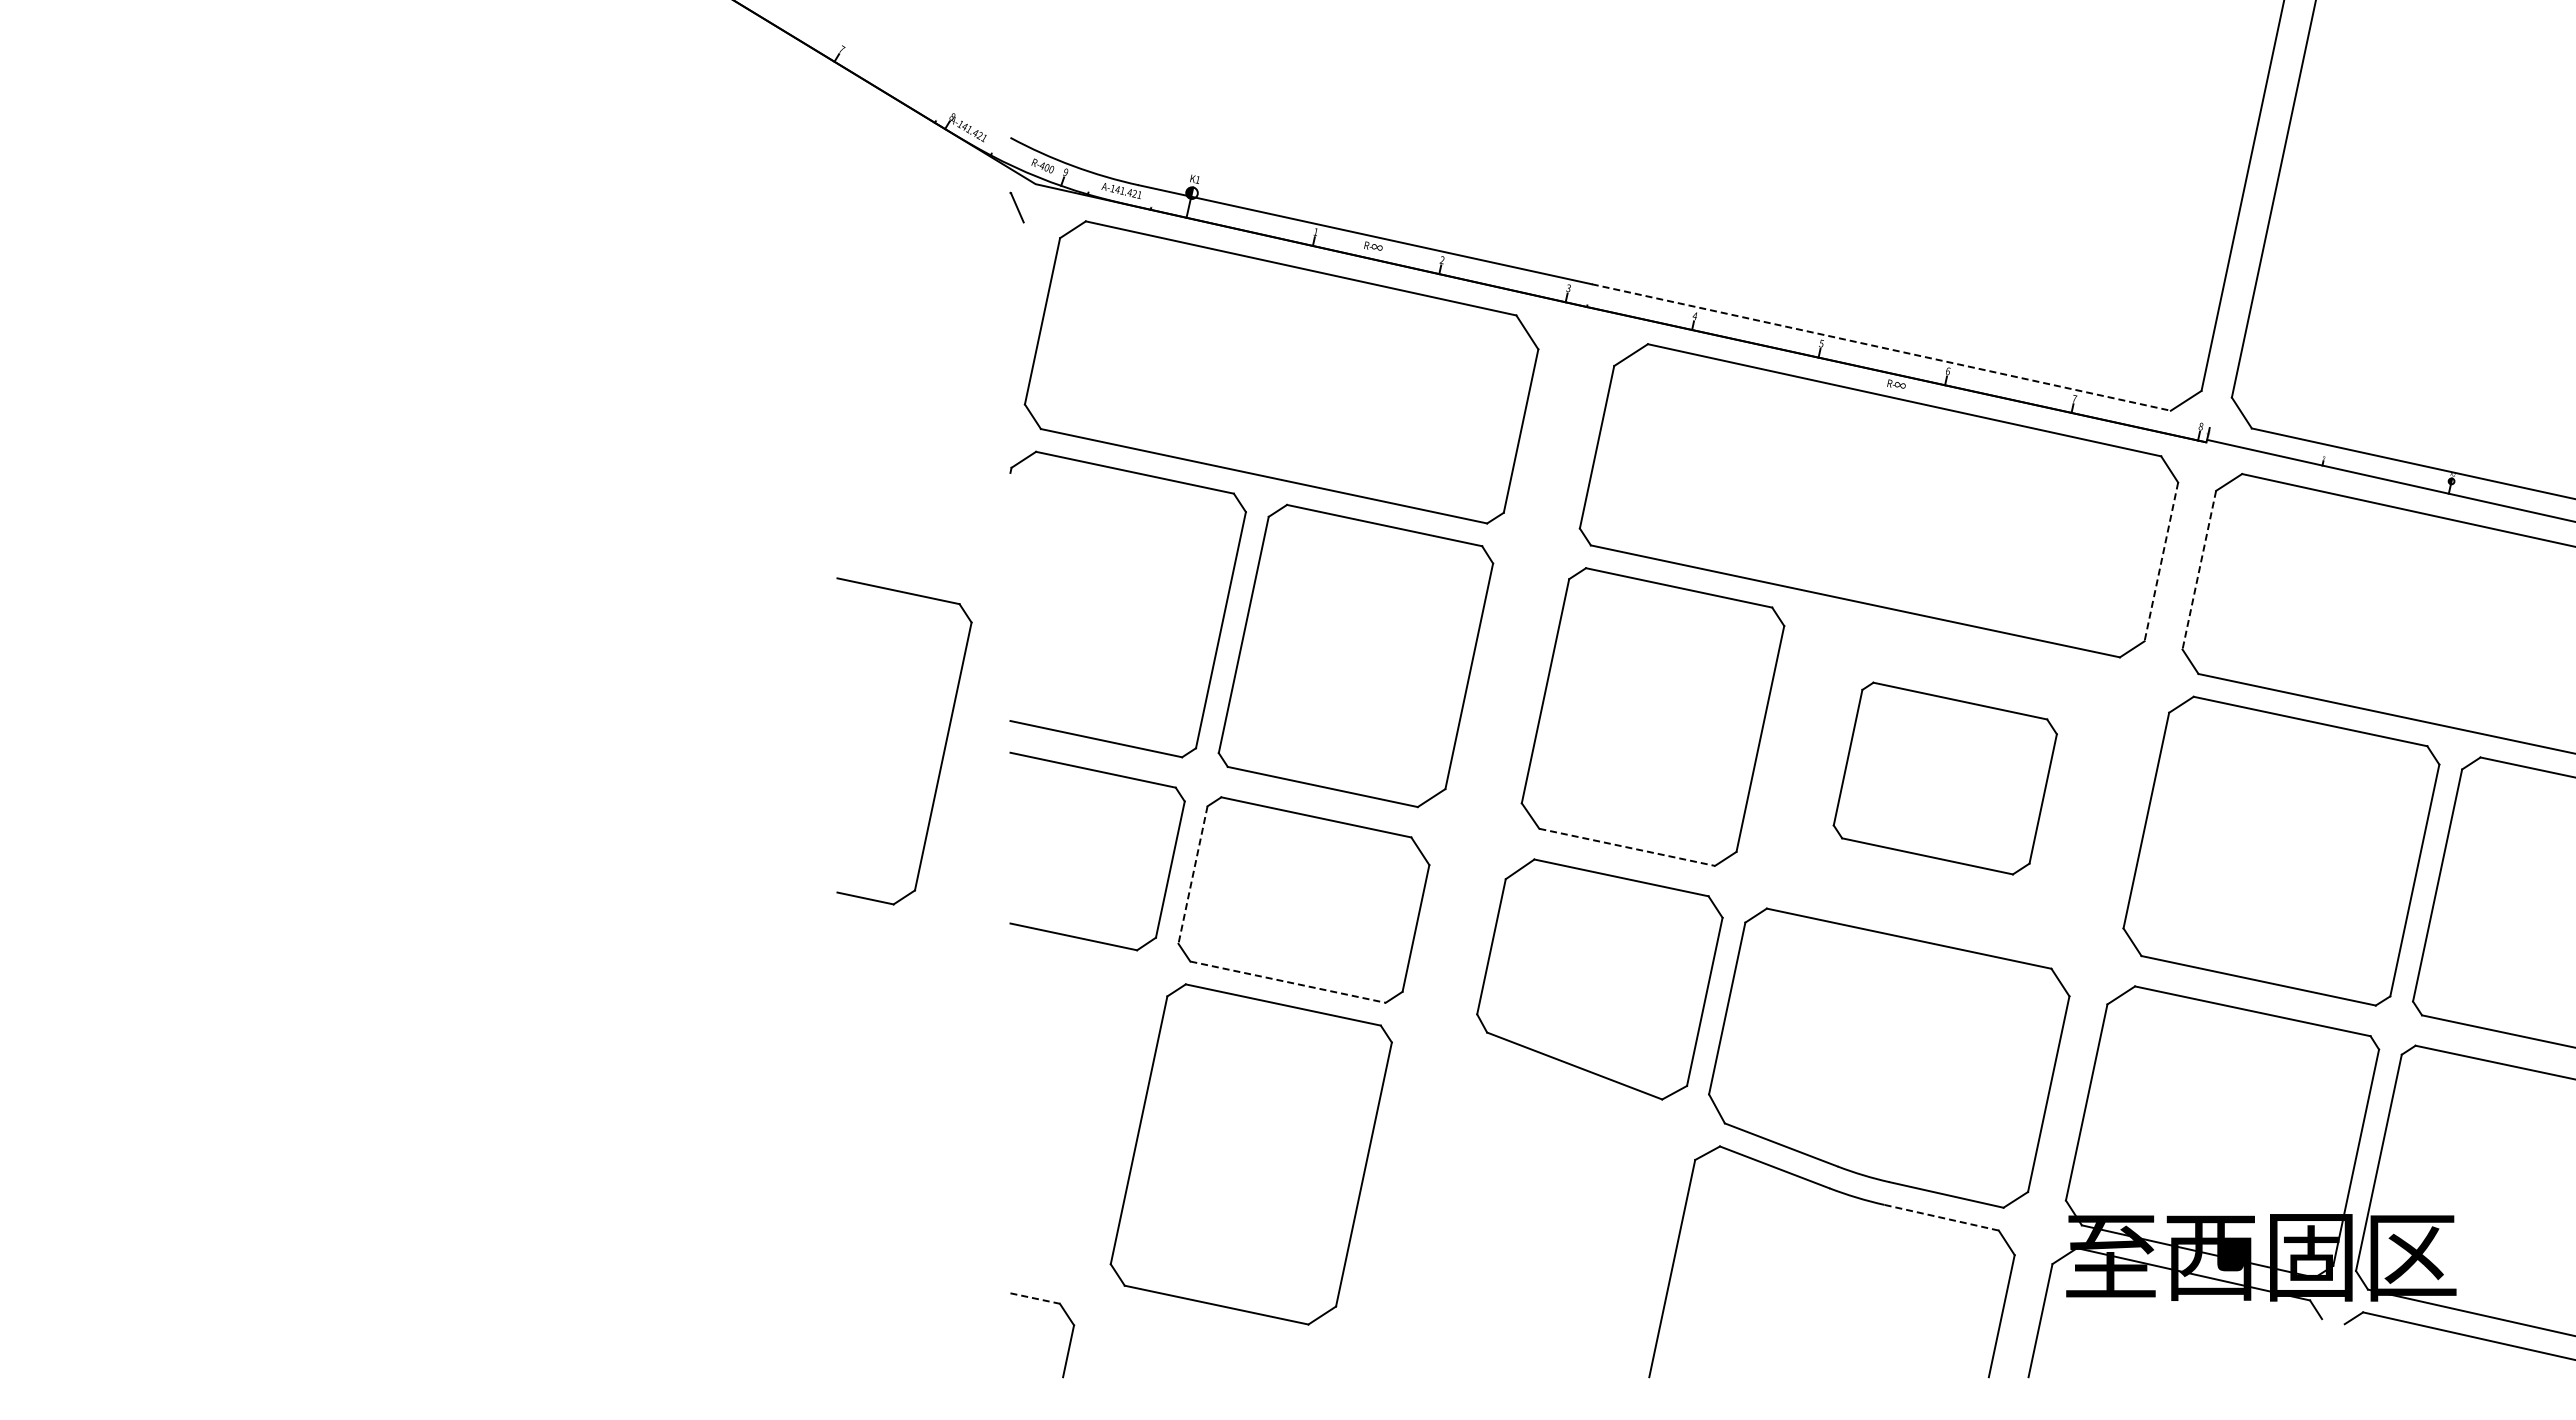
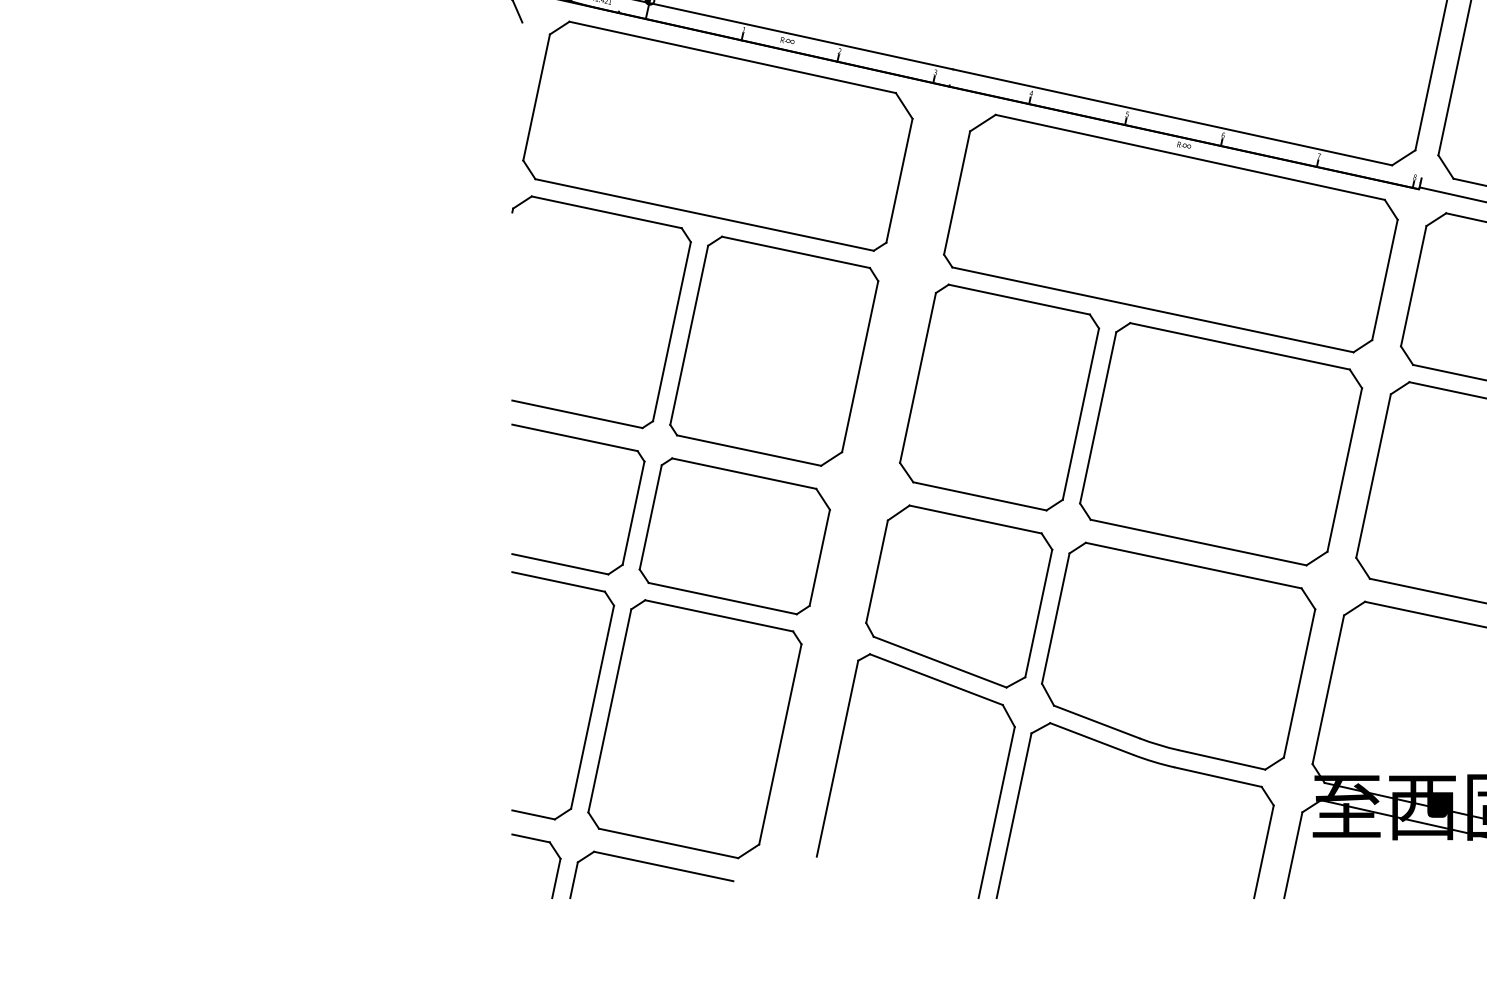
line: (1881, 347) -> (1172, 117), dashed -> solid
line: (2161, 562) -> (1385, 280), dashed -> solid
line: (2199, 570) -> (1413, 286), dashed -> solid
part: (943, 749) -> (592, 701), moved
part: (1945, 778) -> (1221, 444), size x1.67
line: (1627, 847) -> (980, 496), dashed -> solid
line: (1192, 875) -> (650, 517), dashed -> solid
line: (1288, 982) -> (723, 598), dashed -> solid
part: (1440, 1194) -> (838, 759), added
line: (1941, 1217) -> (1218, 777), dashed -> solid
line: (1035, 1298) -> (531, 838), dashed -> solid
part: (1194, 1333) -> (651, 864), added

